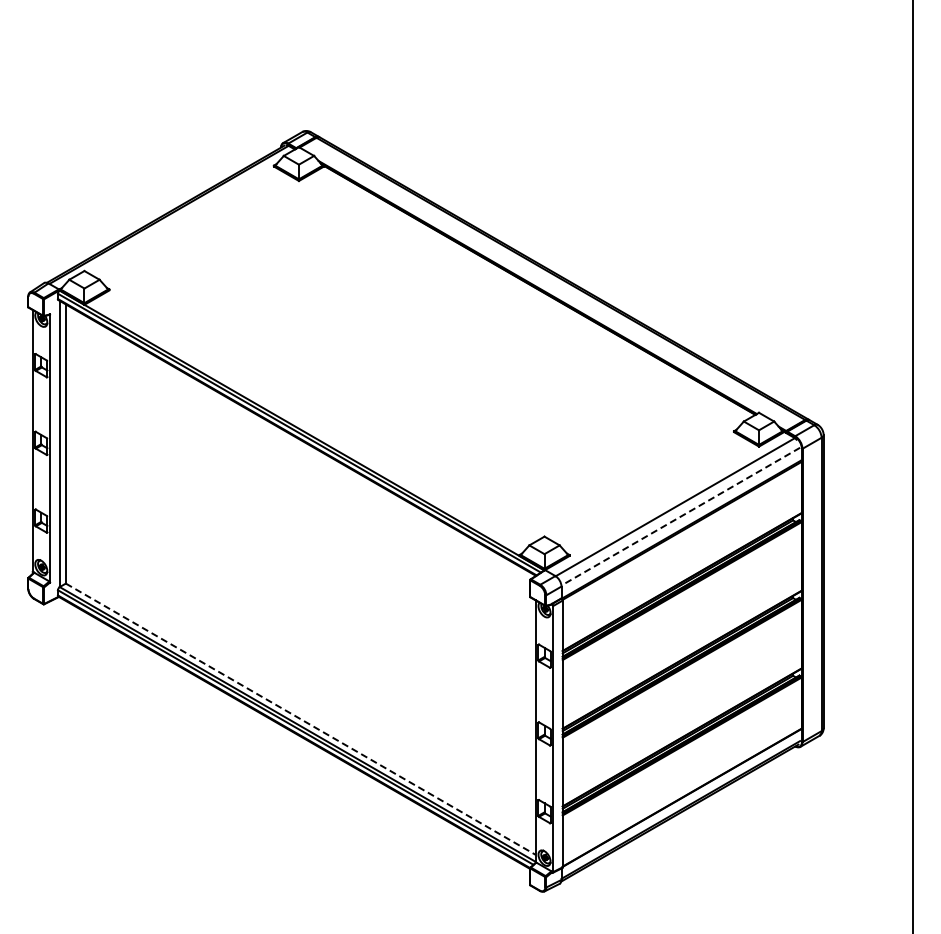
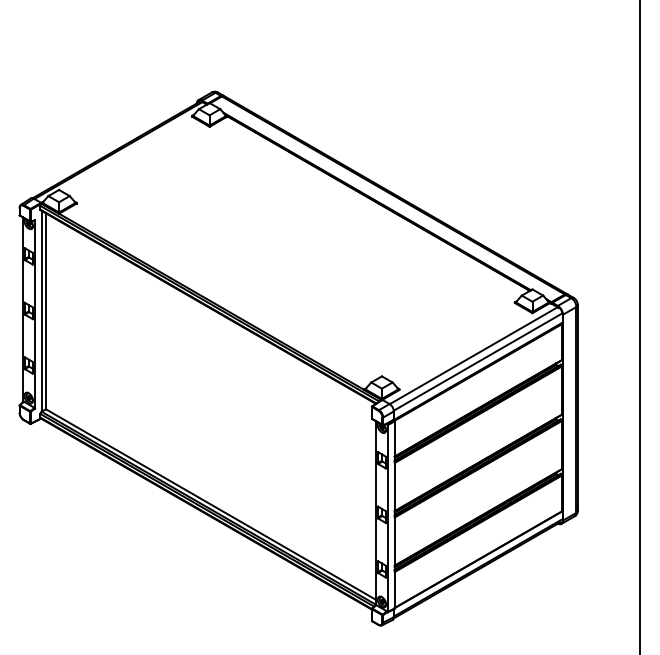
line: (680, 516) -> (477, 362), dashed -> solid
line: (301, 719) -> (211, 504), dashed -> solid

